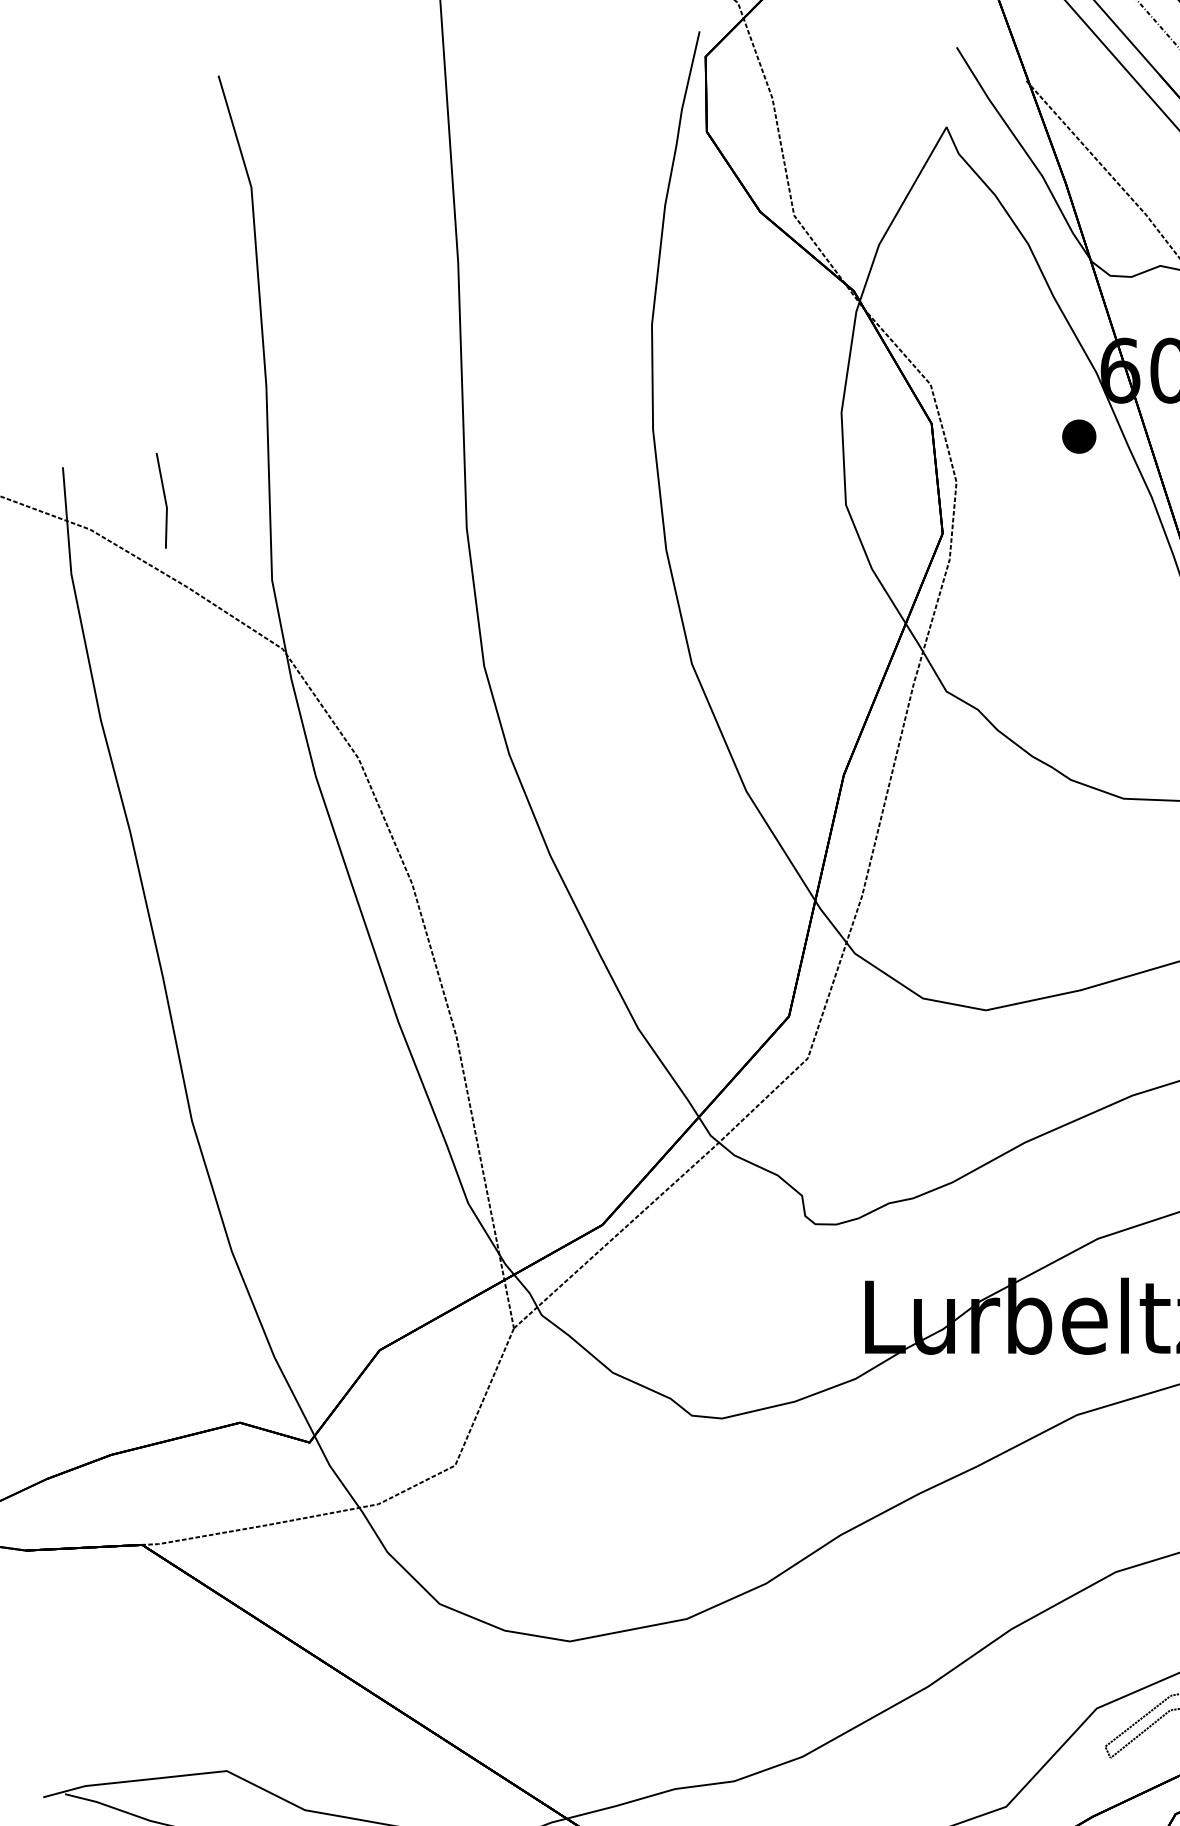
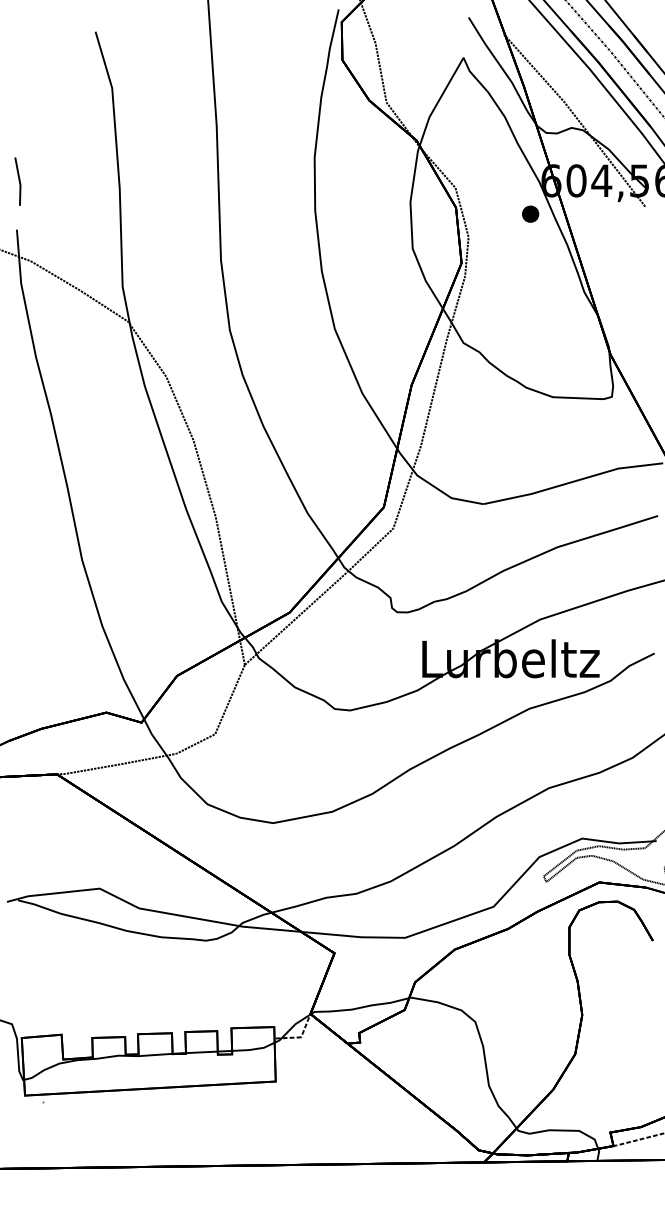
line: (162, 500) -> (18, 181), moved

